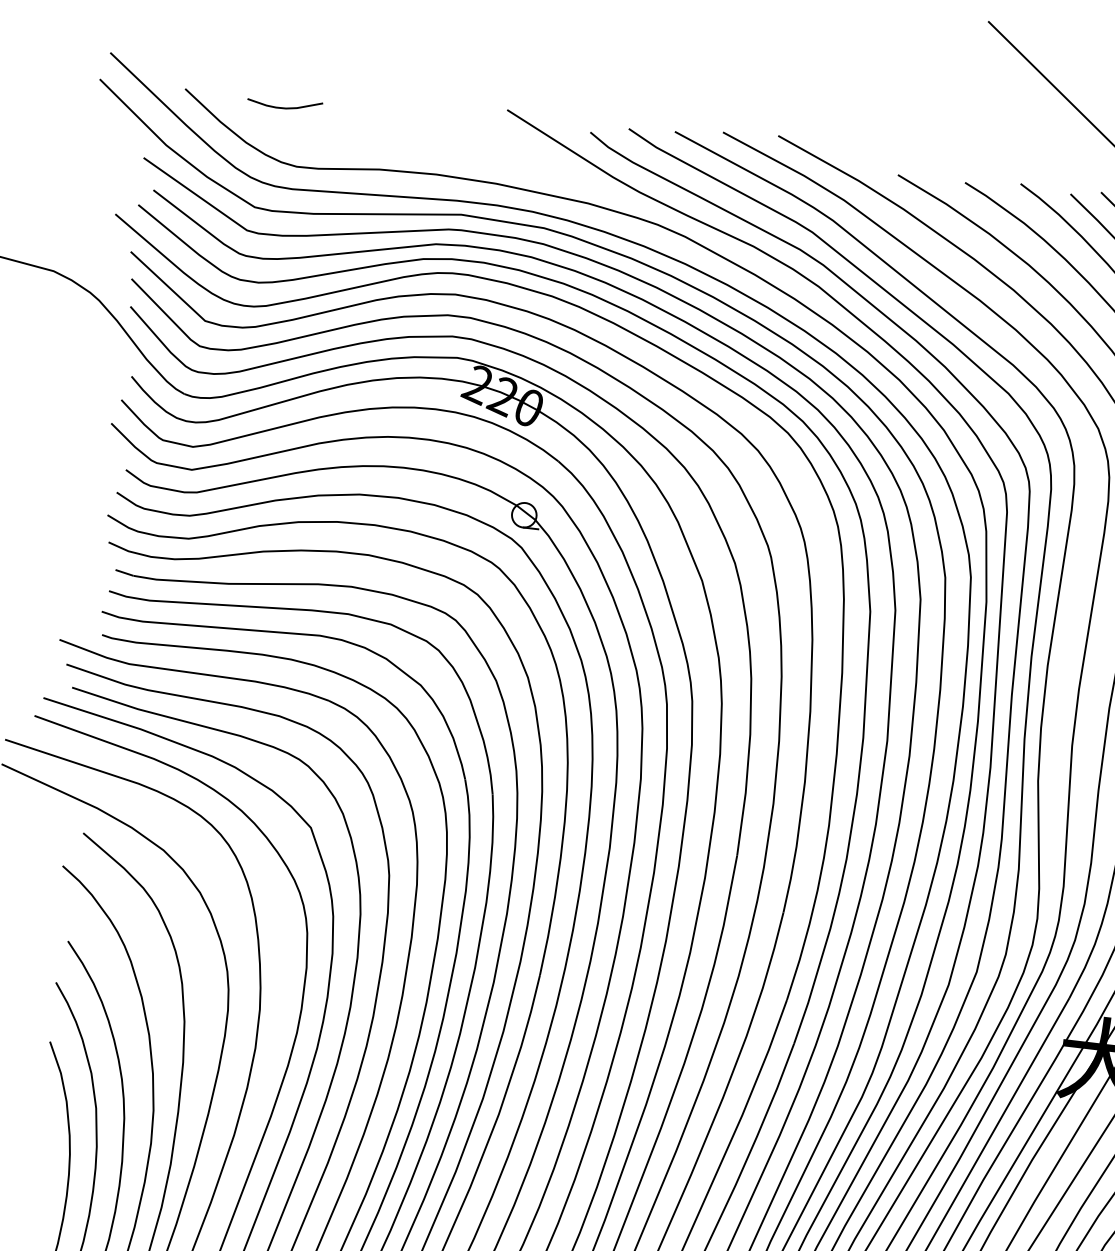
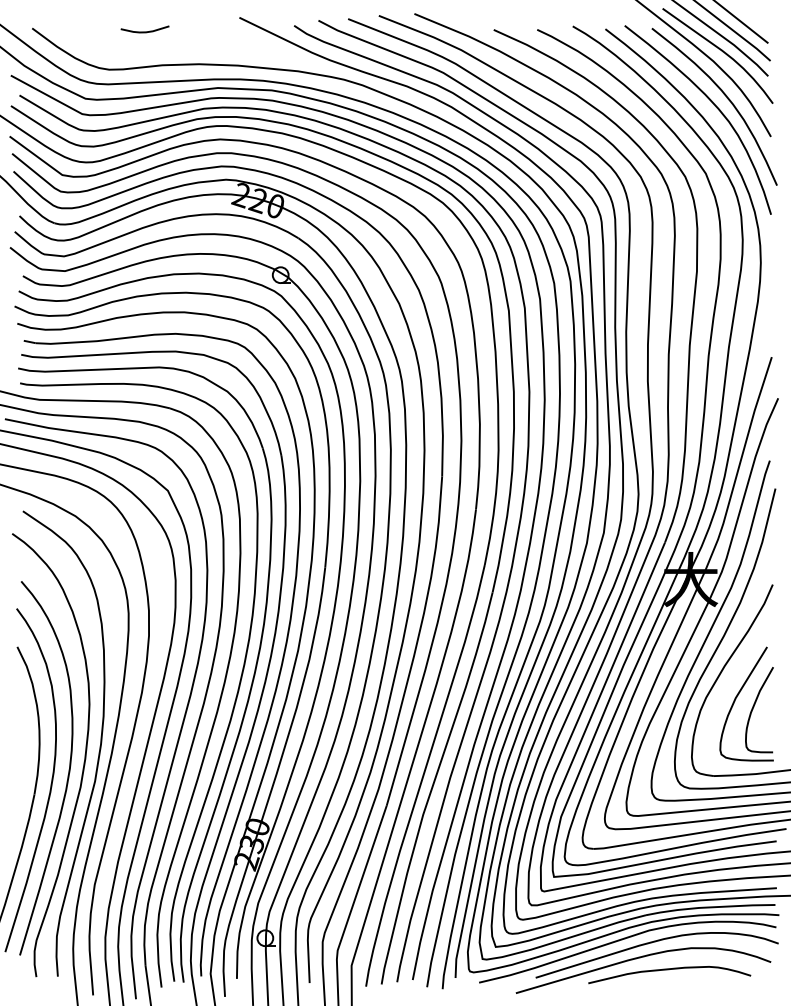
curve: (283, 106) -> (144, 31), moved

